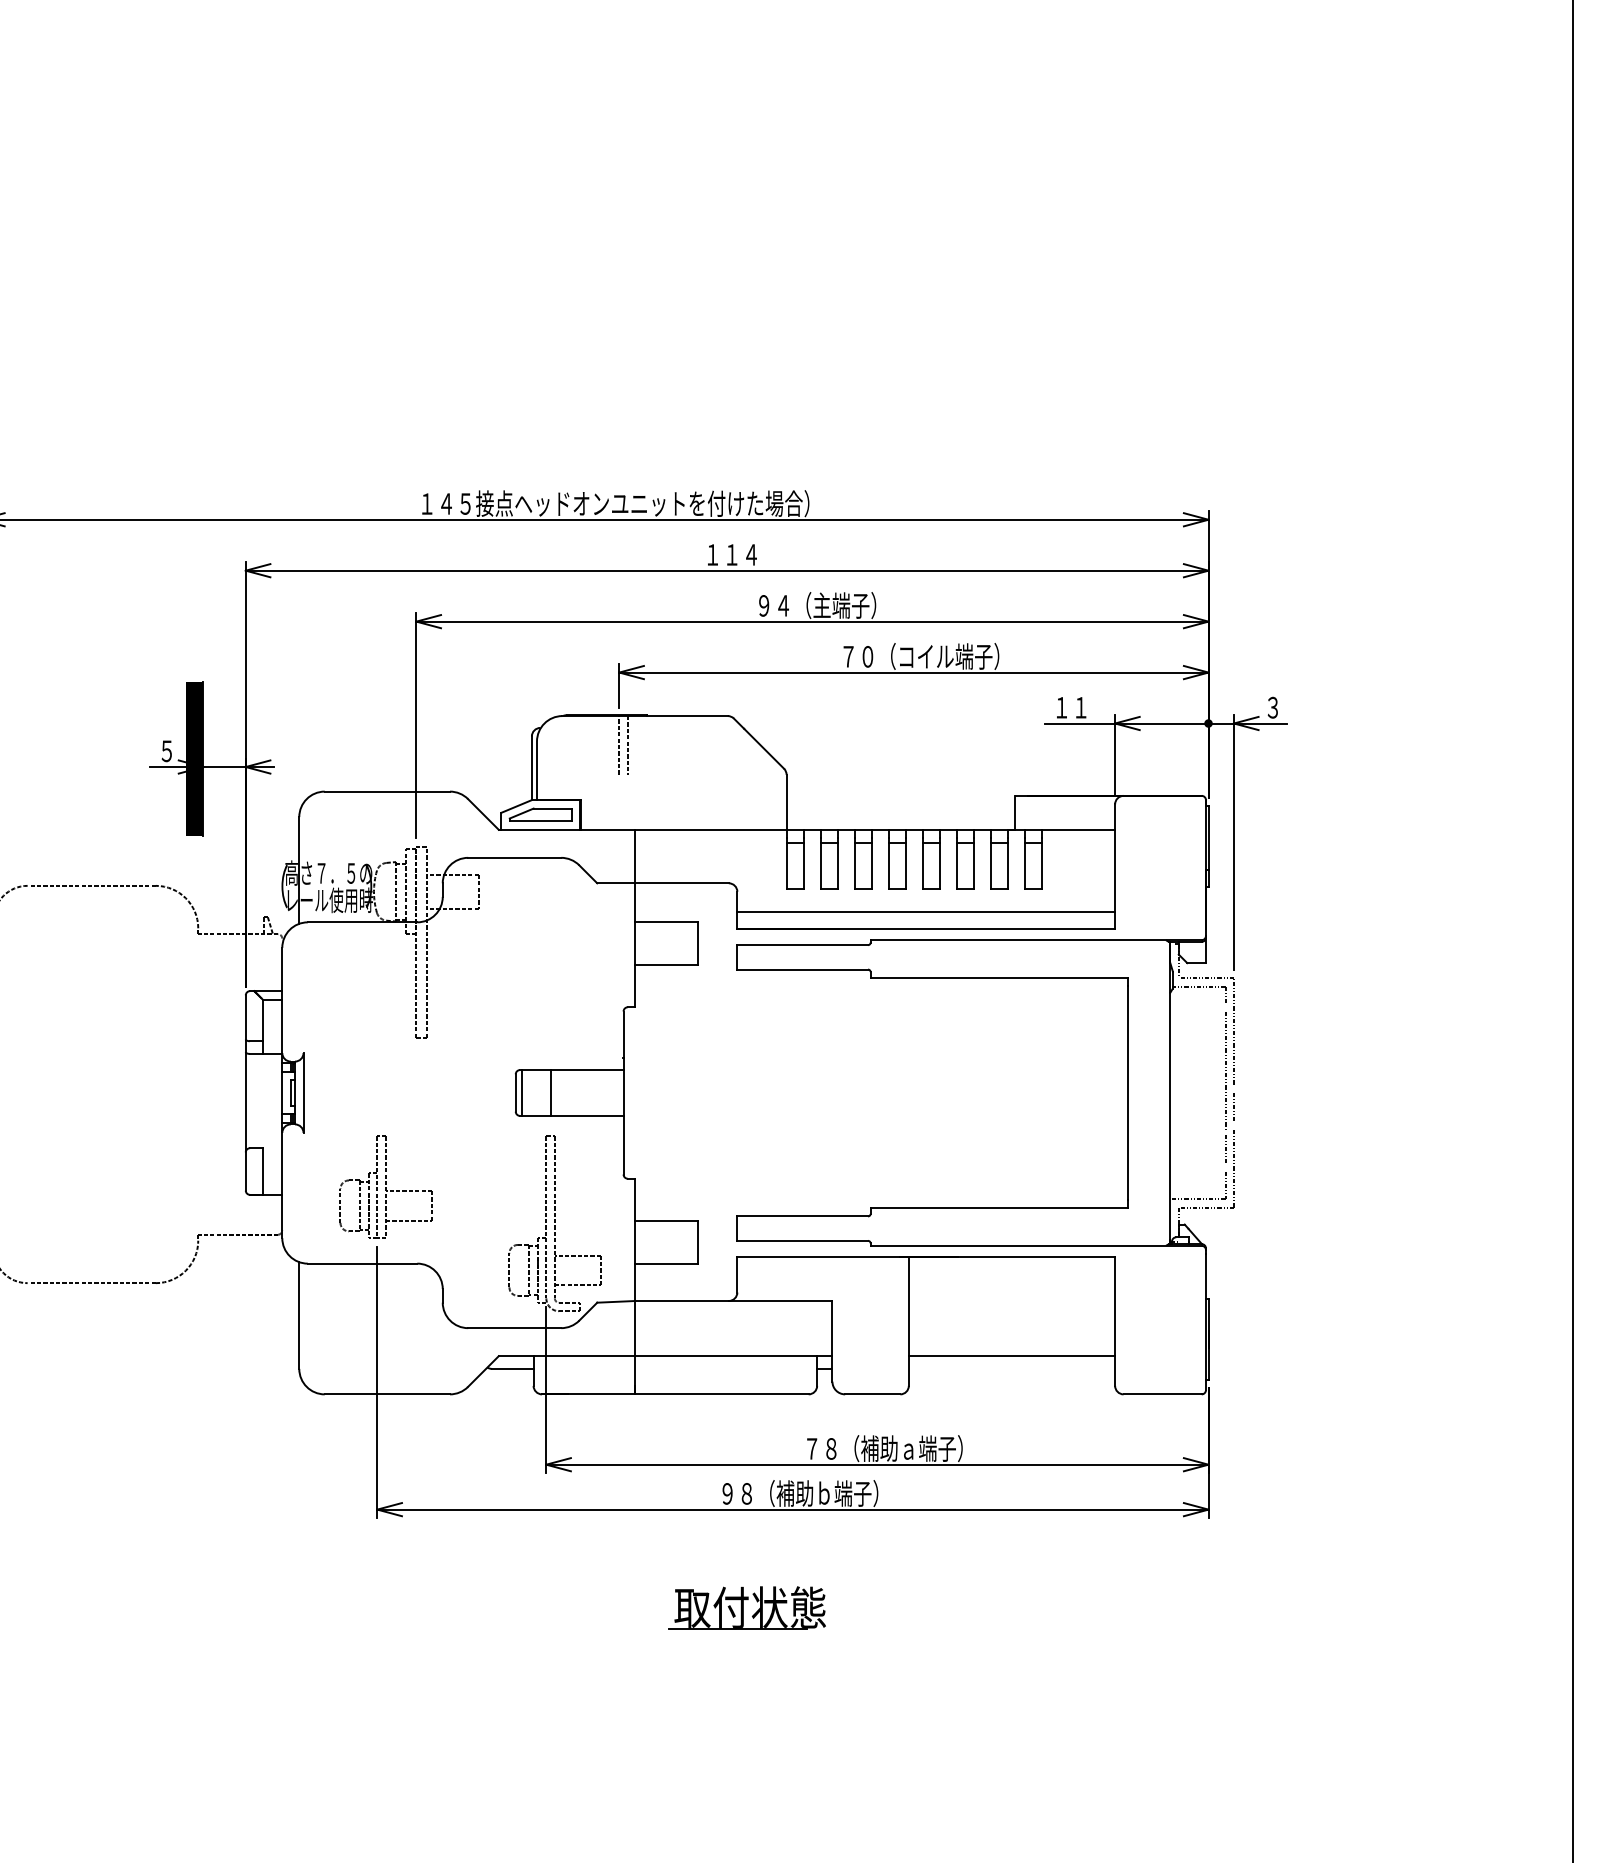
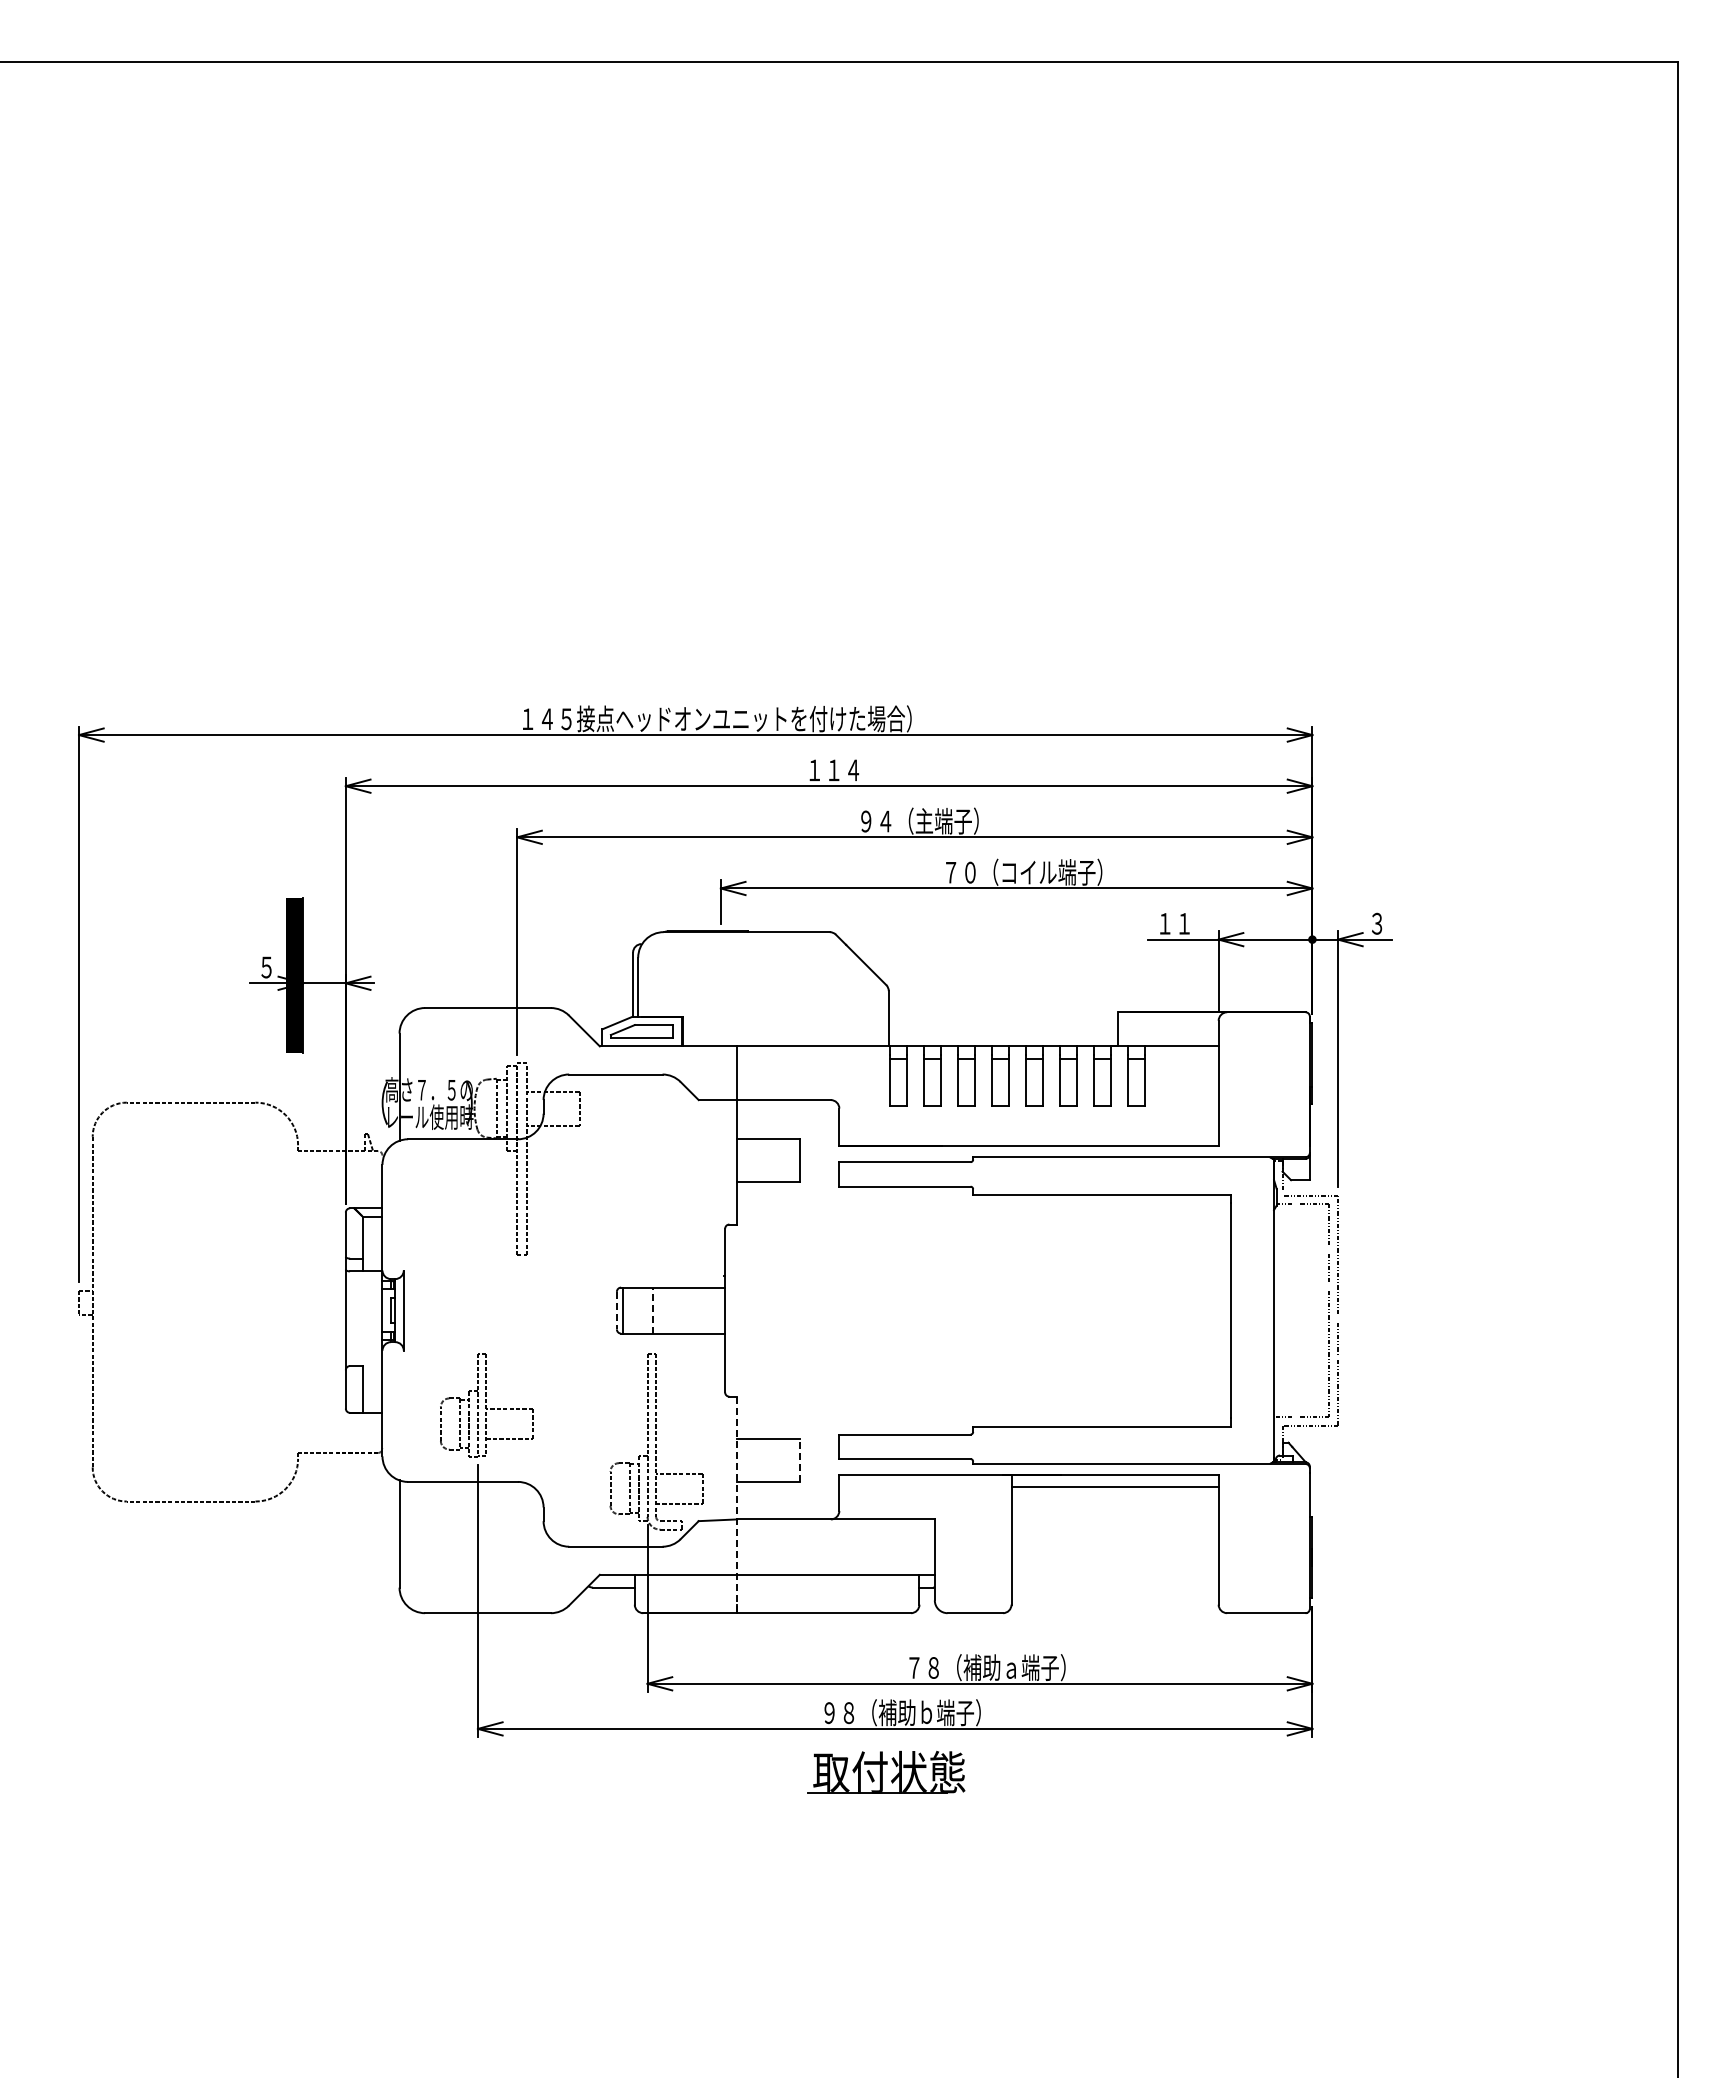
line: (618, 745) -> (720, 961), removed
line: (627, 745) -> (729, 961), removed
line: (925, 912) -> (1028, 1129), removed
line: (515, 1092) -> (616, 1310), solid -> dashed
line: (551, 1092) -> (652, 1310), solid -> dashed
line: (698, 1242) -> (800, 1460), solid -> dashed
line: (635, 1286) -> (737, 1504), solid -> dashed
line: (1011, 1355) -> (1114, 1486), moved
part: (747, 1606) -> (886, 1771), moved

